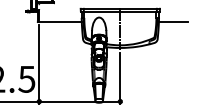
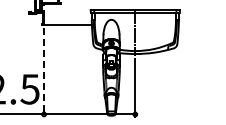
line: (172, 22) -> (194, 25), removed
line: (39, 64) -> (44, 72), solid -> dashed

